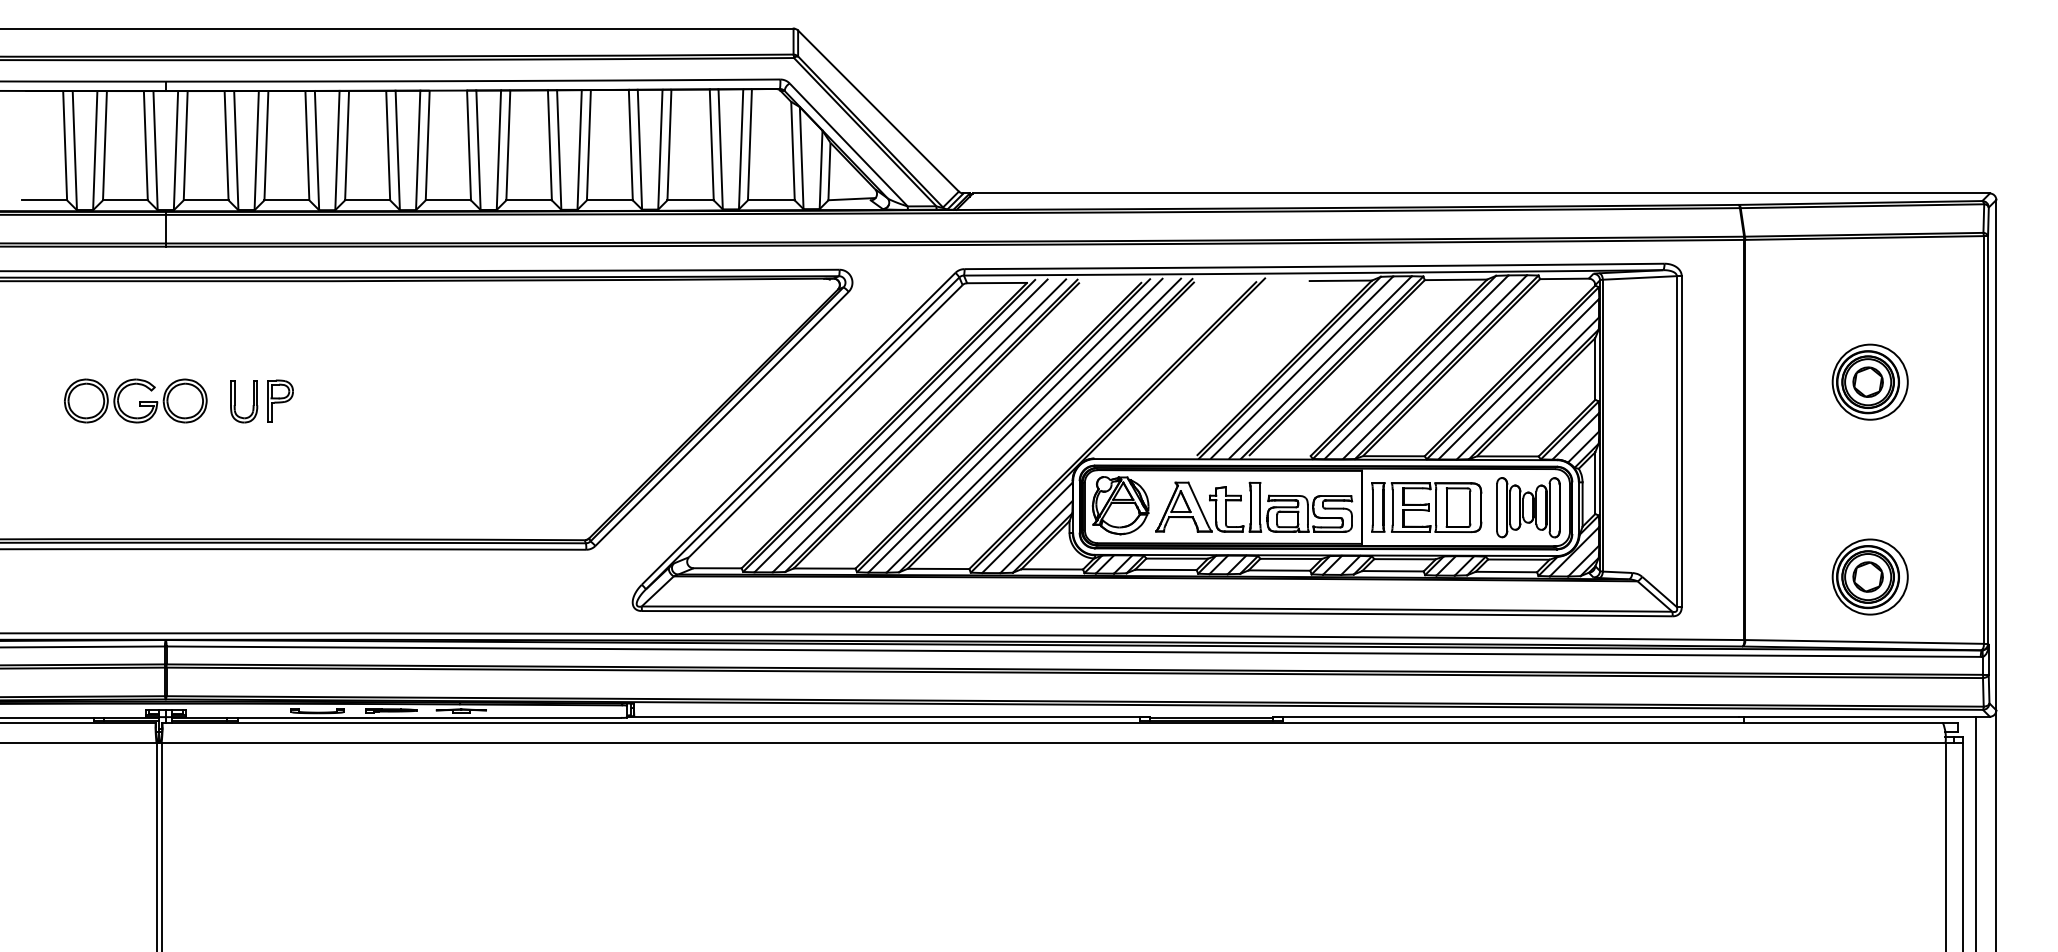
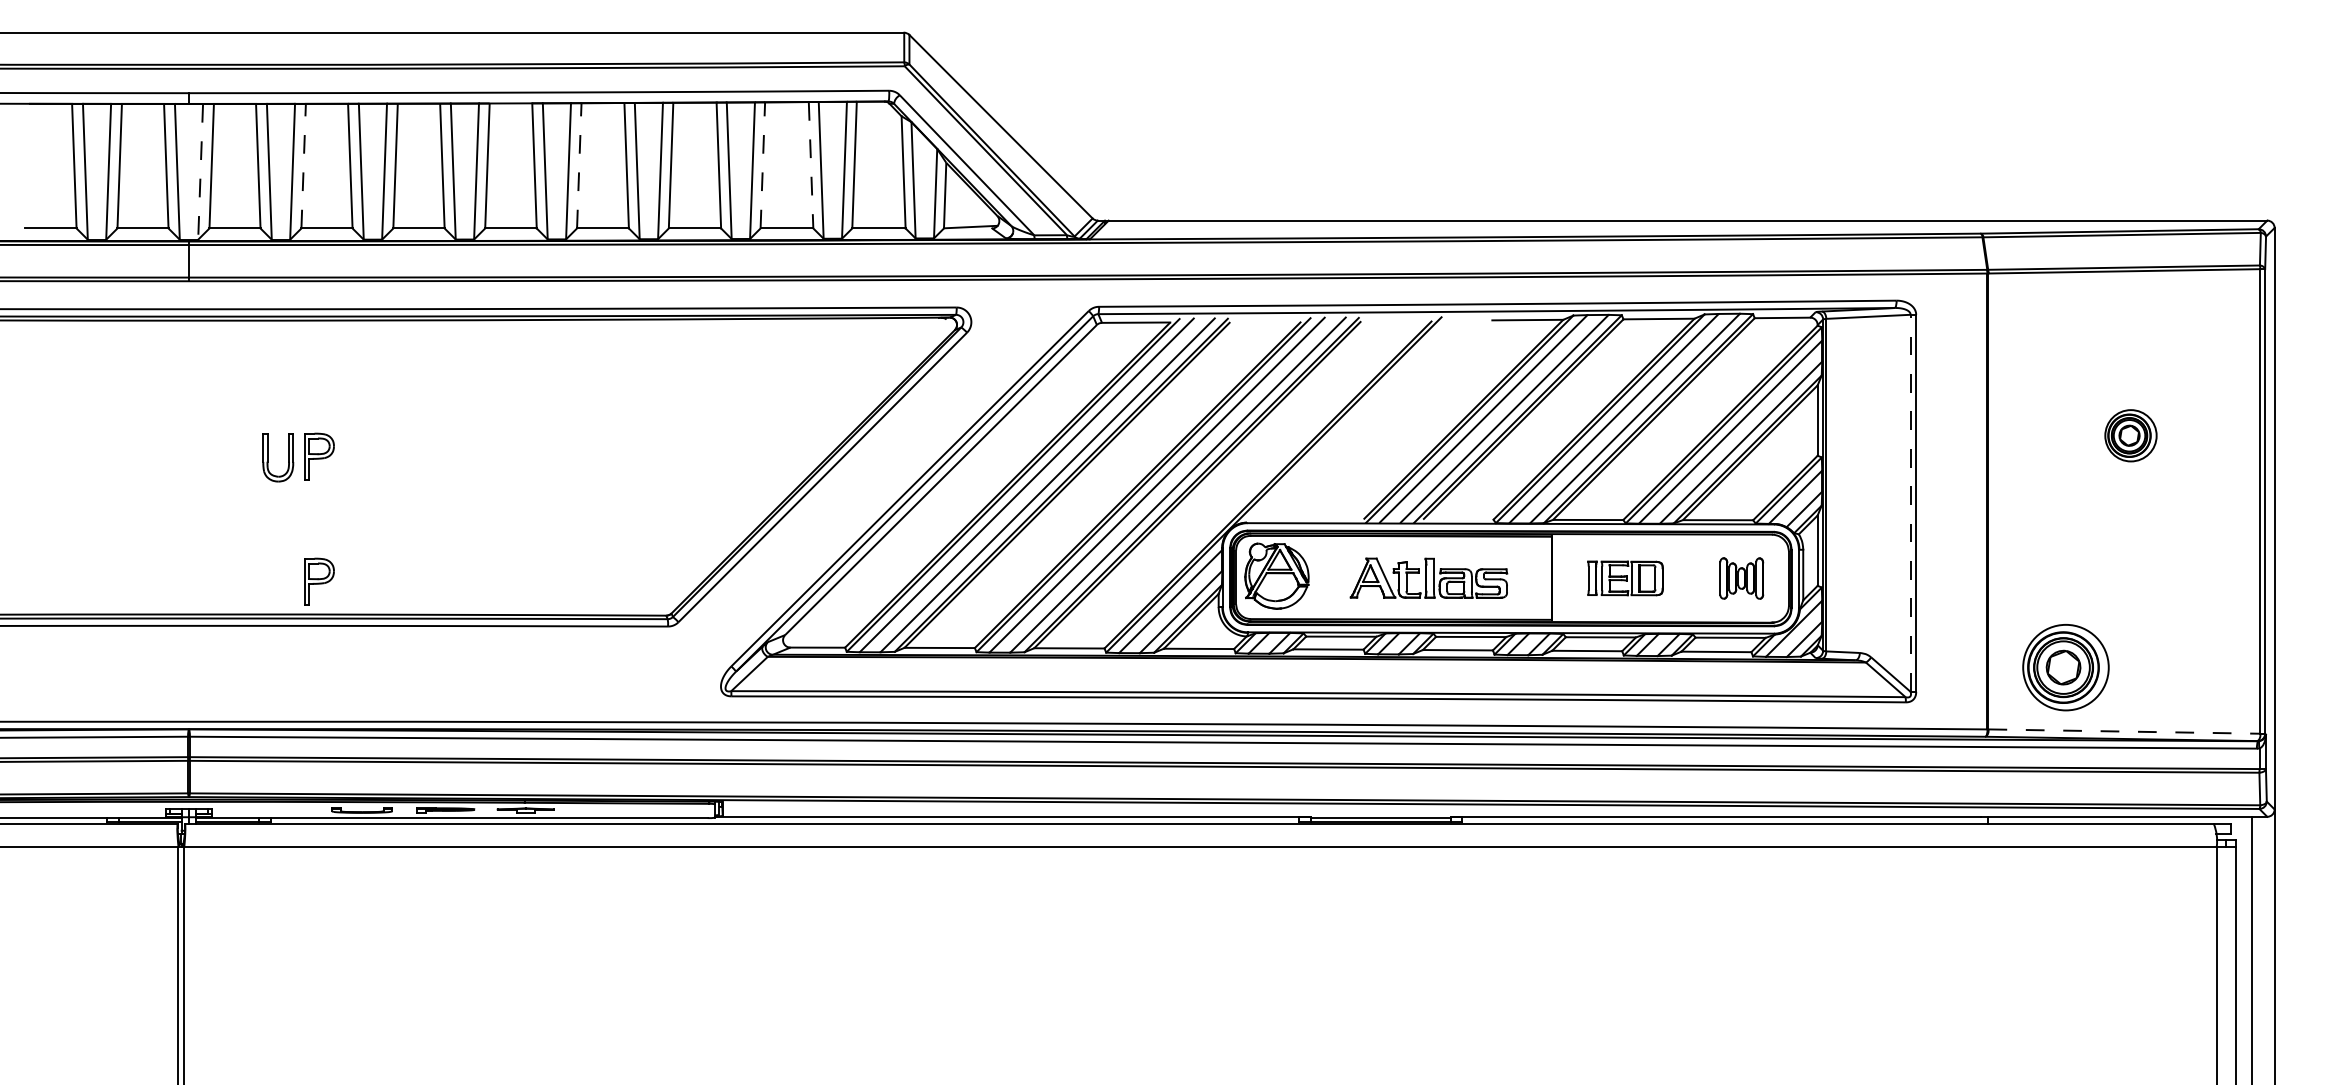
line: (266, 145) -> (303, 166), solid -> dashed
line: (508, 145) -> (579, 165), solid -> dashed
line: (669, 145) -> (762, 165), solid -> dashed
line: (712, 145) -> (811, 165), solid -> dashed
line: (175, 150) -> (200, 171), solid -> dashed
part: (1869, 382) -> (2130, 435), size x0.6
part: (135, 400) -> (154, 456), removed
line: (1676, 441) -> (1910, 503), solid -> dashed
part: (1253, 507) -> (1428, 578), size x0.7
part: (1426, 507) -> (1625, 578), size x0.6
part: (1528, 507) -> (1741, 578), size x0.6
part: (280, 510) -> (319, 581), added
part: (1869, 576) -> (2065, 667), moved
line: (1864, 641) -> (2124, 731), solid -> dashed

